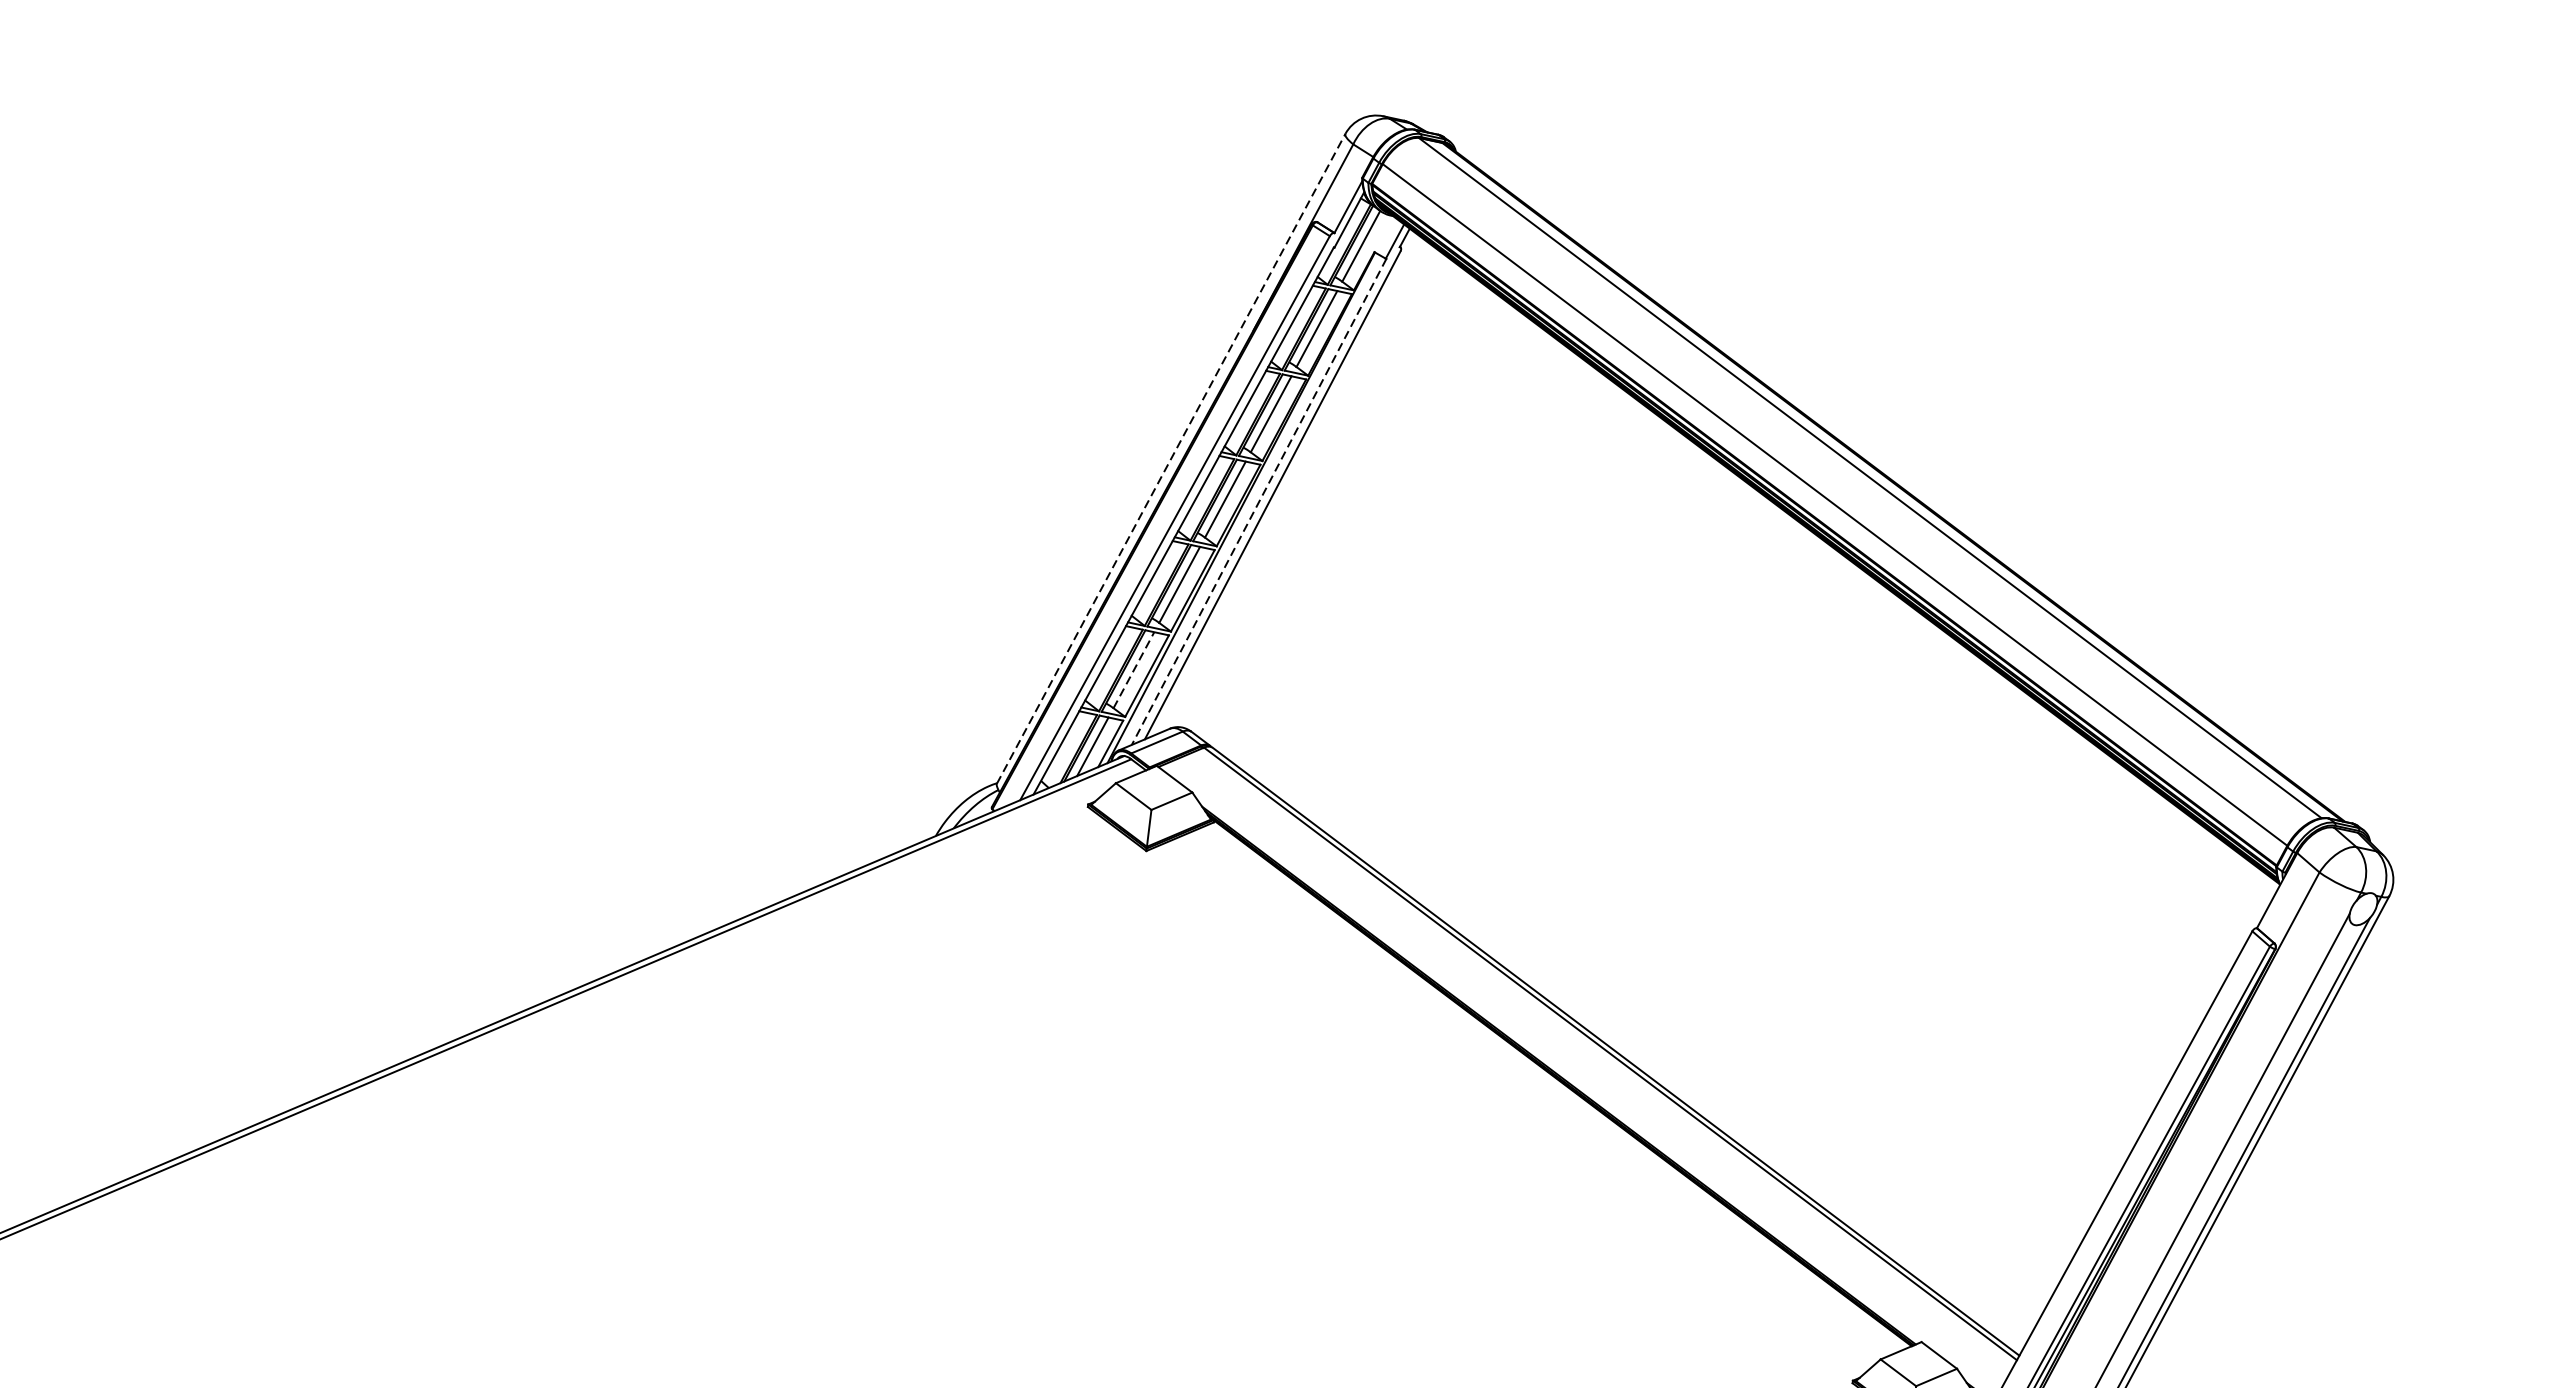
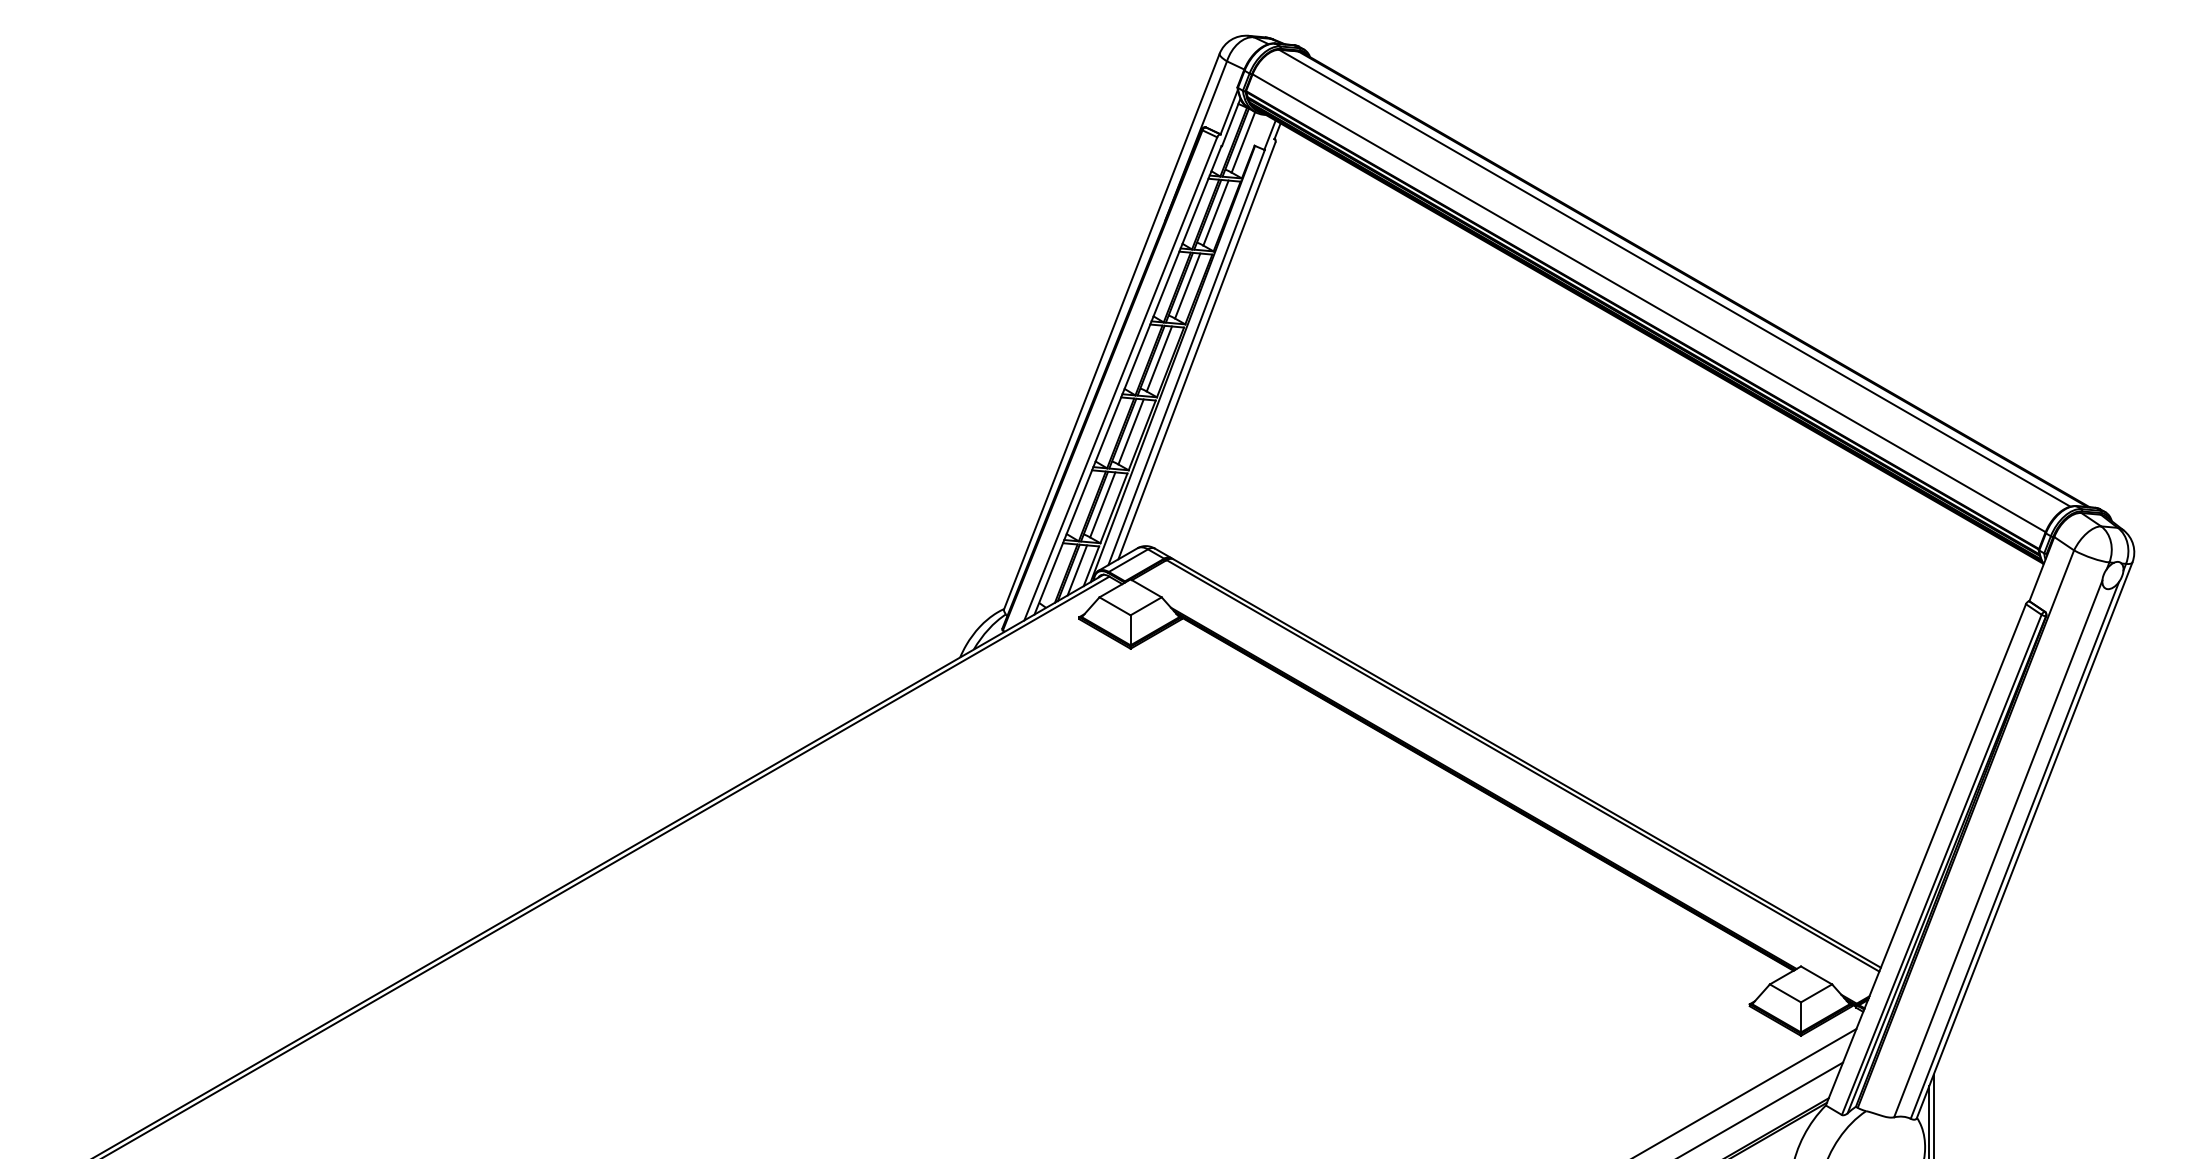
line: (1171, 458) -> (1112, 331), dashed -> solid
line: (1258, 501) -> (1186, 357), dashed -> solid
line: (1133, 669) -> (1102, 504), dashed -> solid

